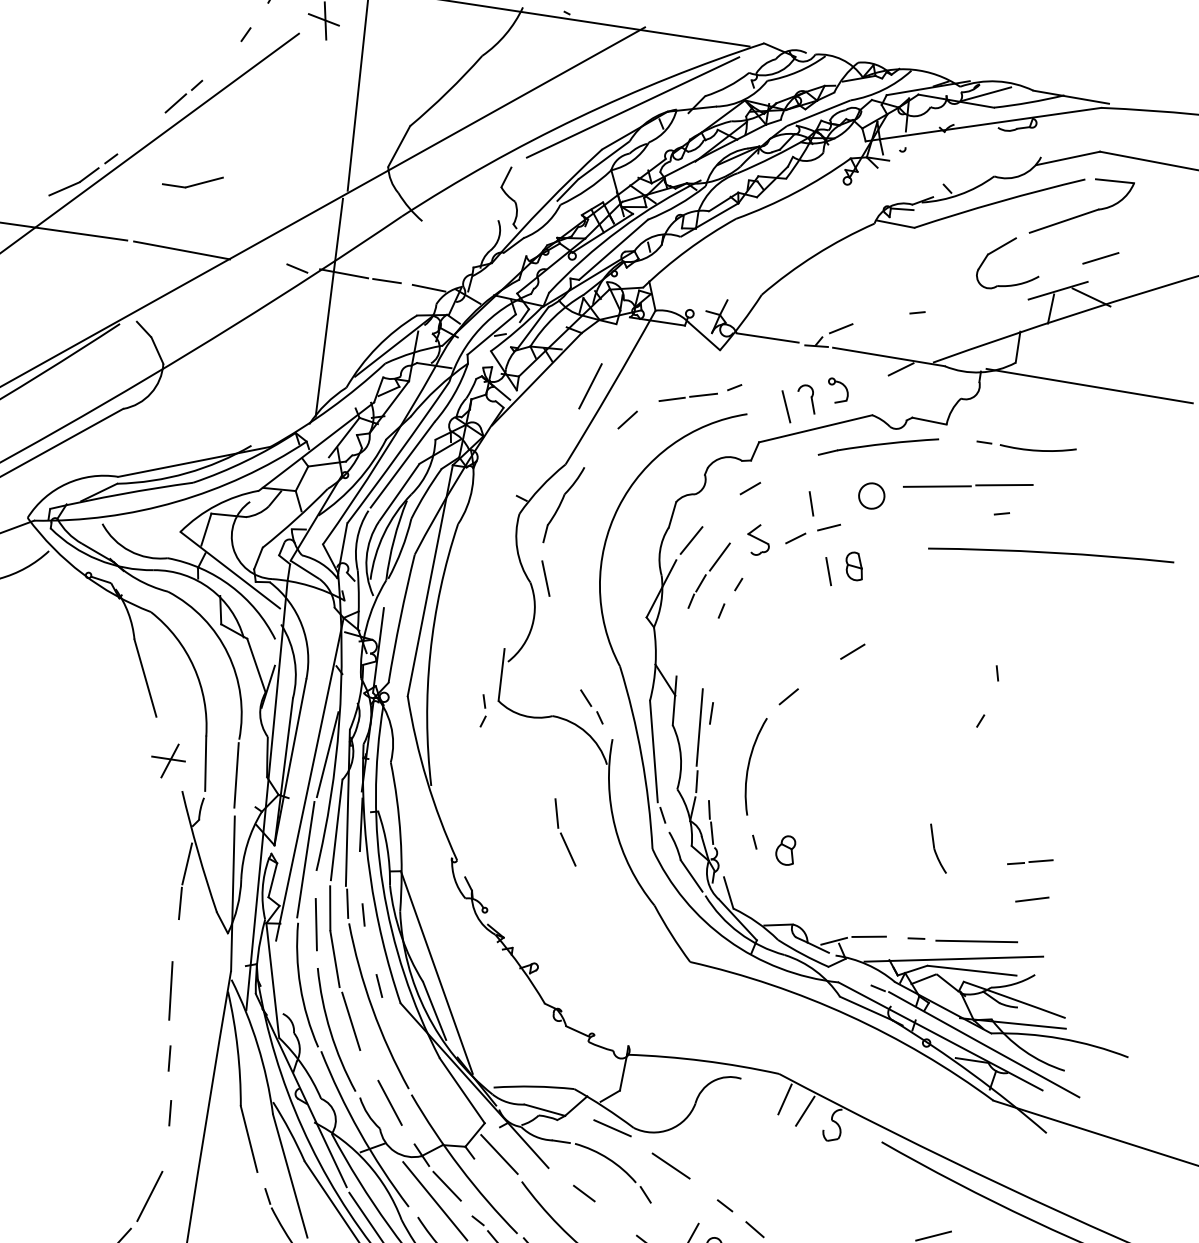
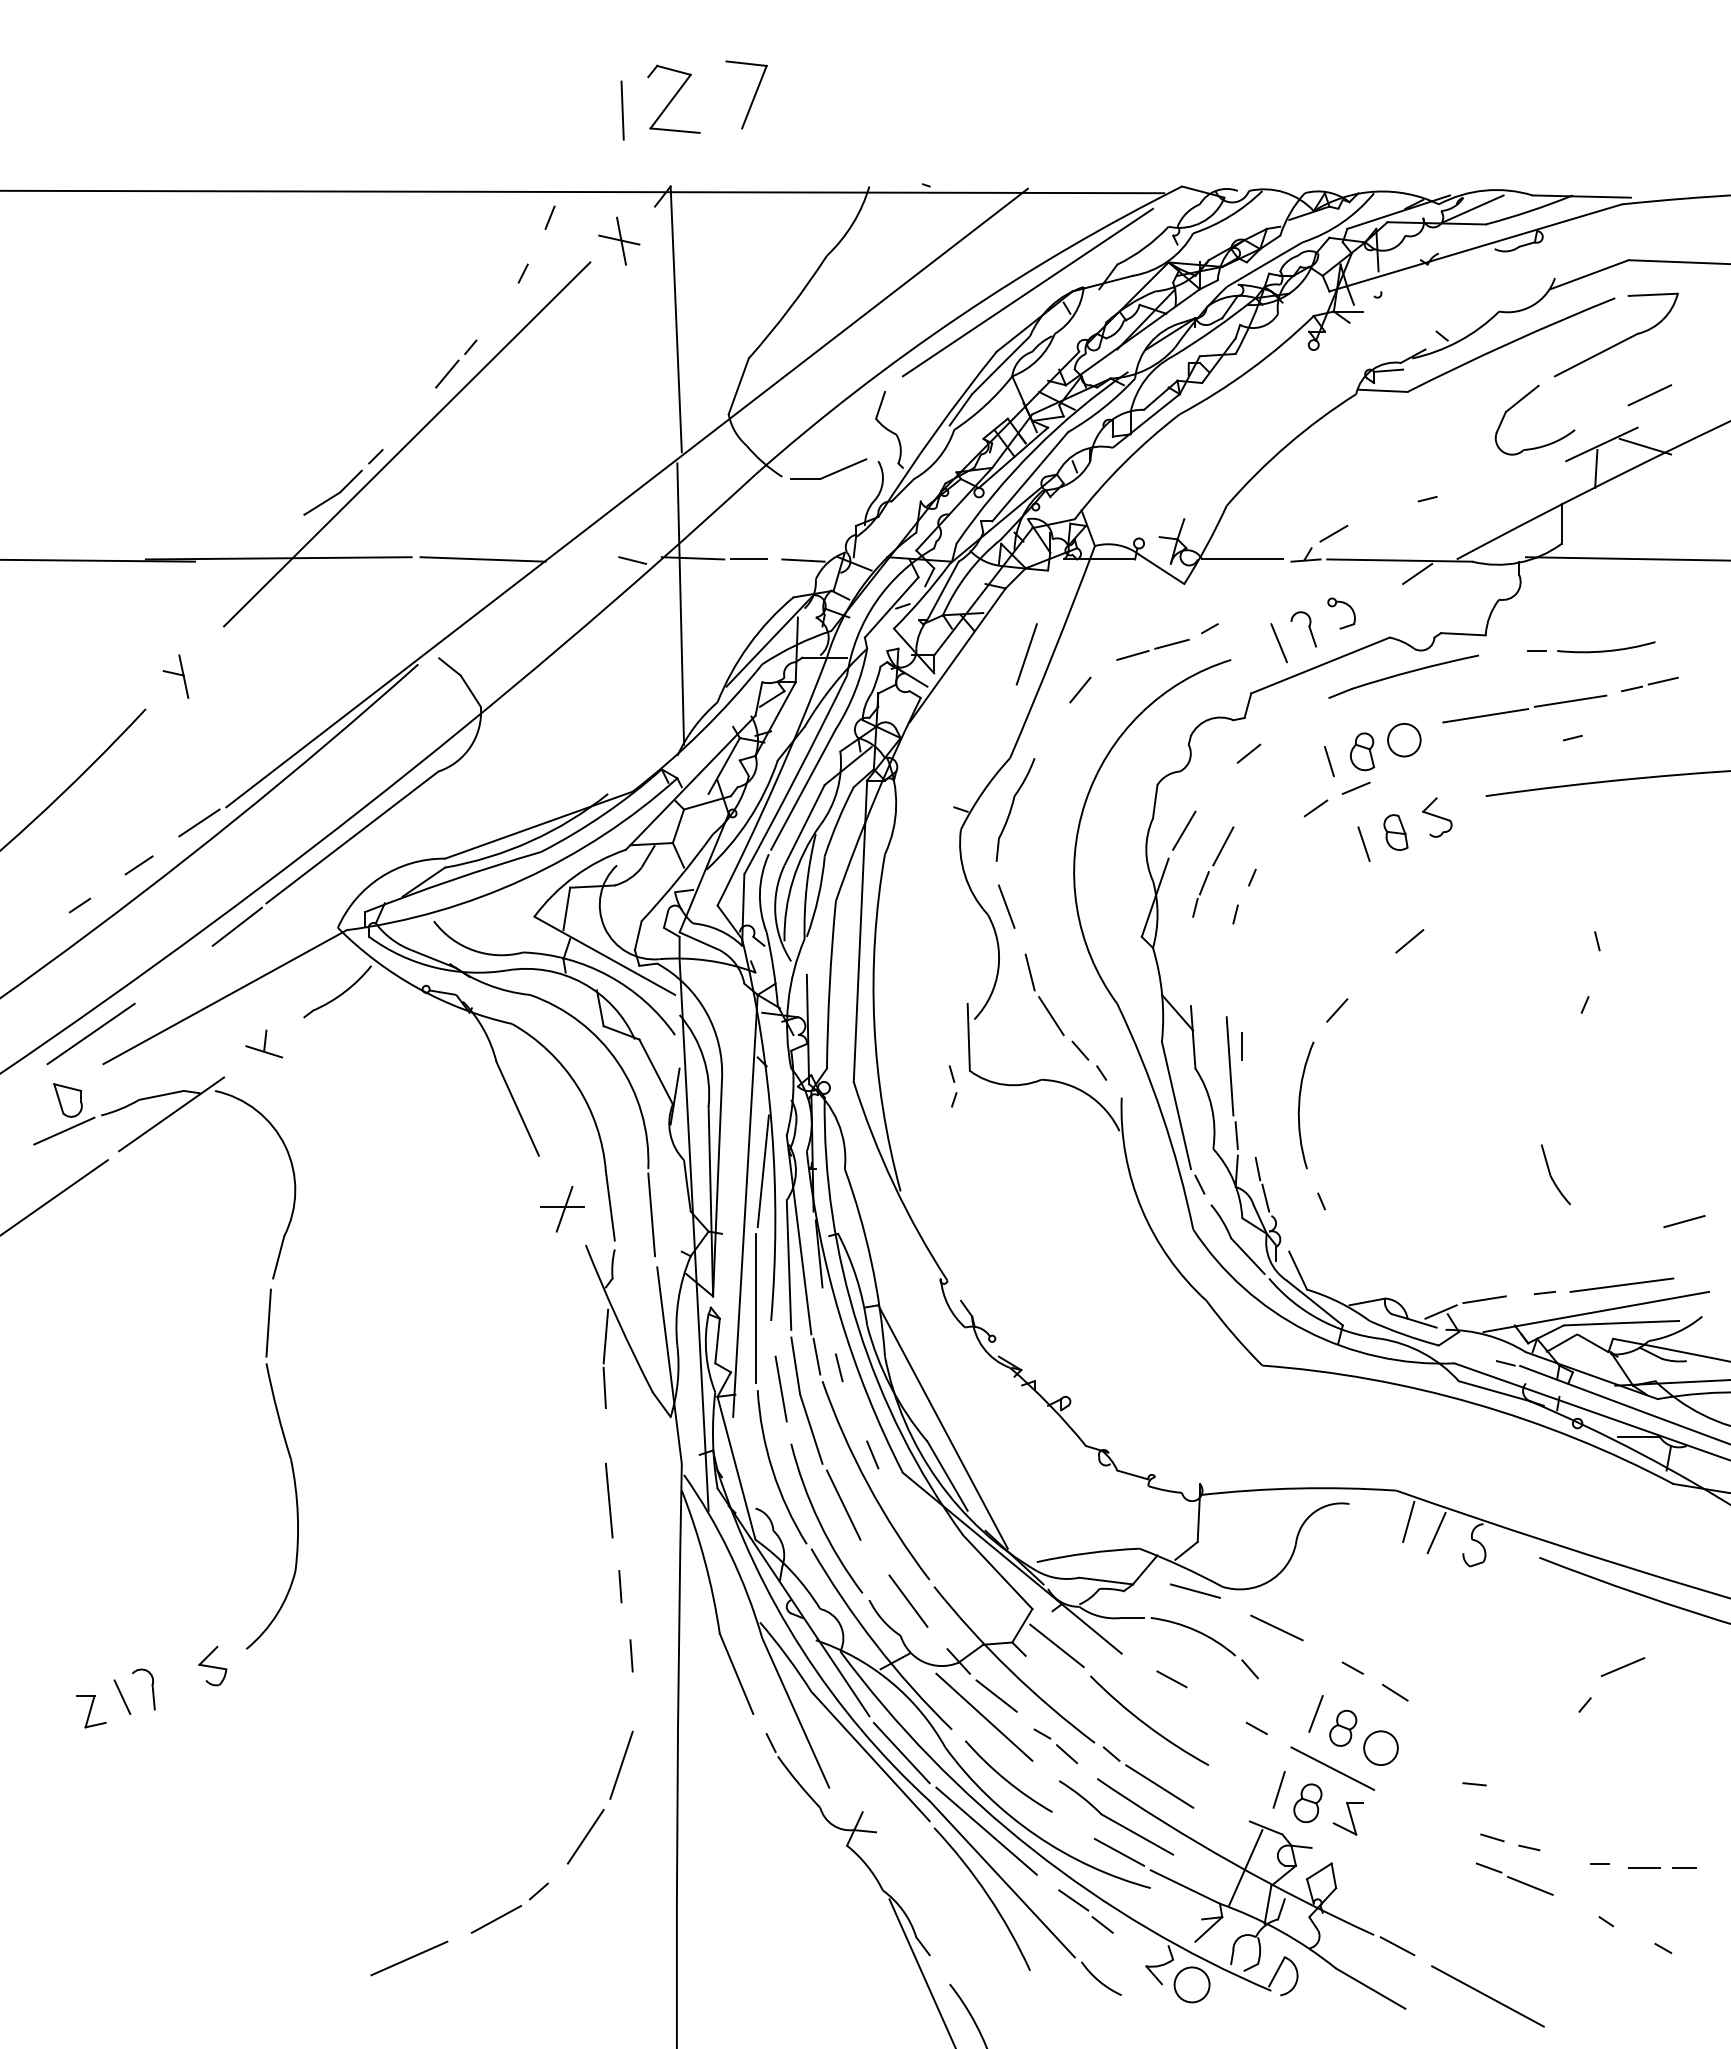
part: (192, 180) -> (828, 468), moved
part: (758, 540) -> (1437, 817), moved
part: (565, 832) -> (1044, 994), moved
part: (785, 850) -> (1362, 751), moved
line: (1030, 862) -> (1649, 684), moved

